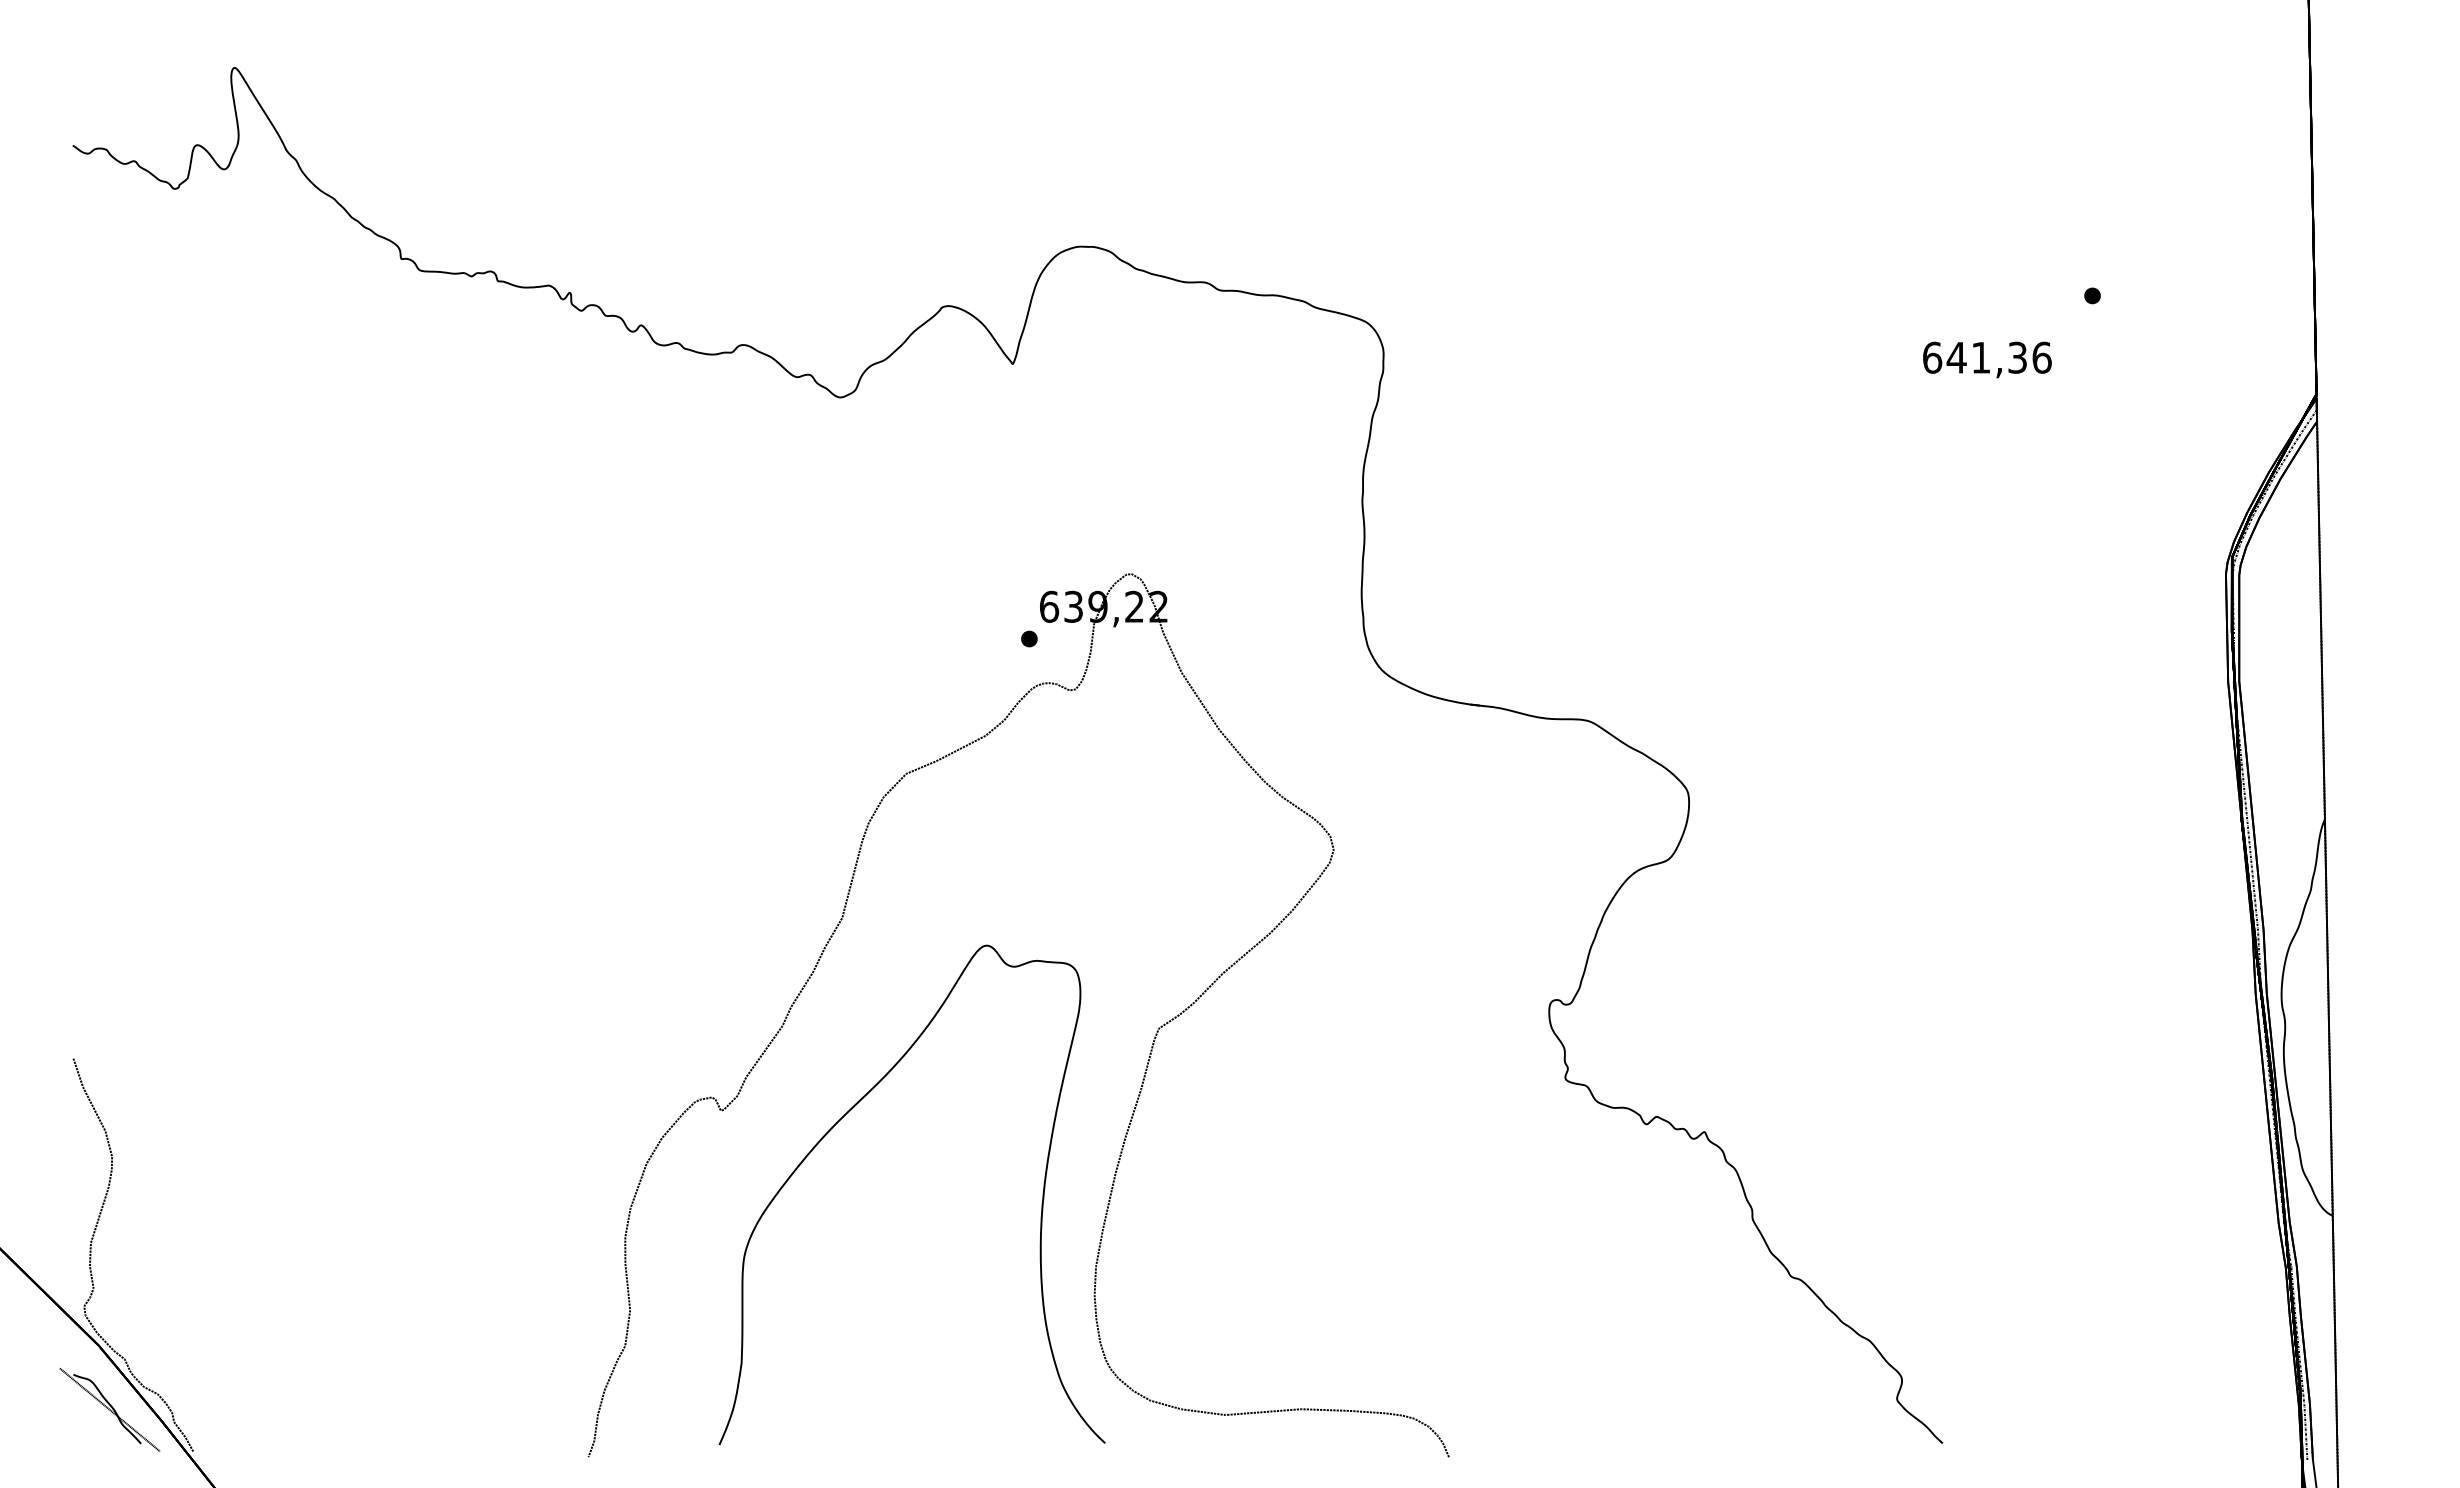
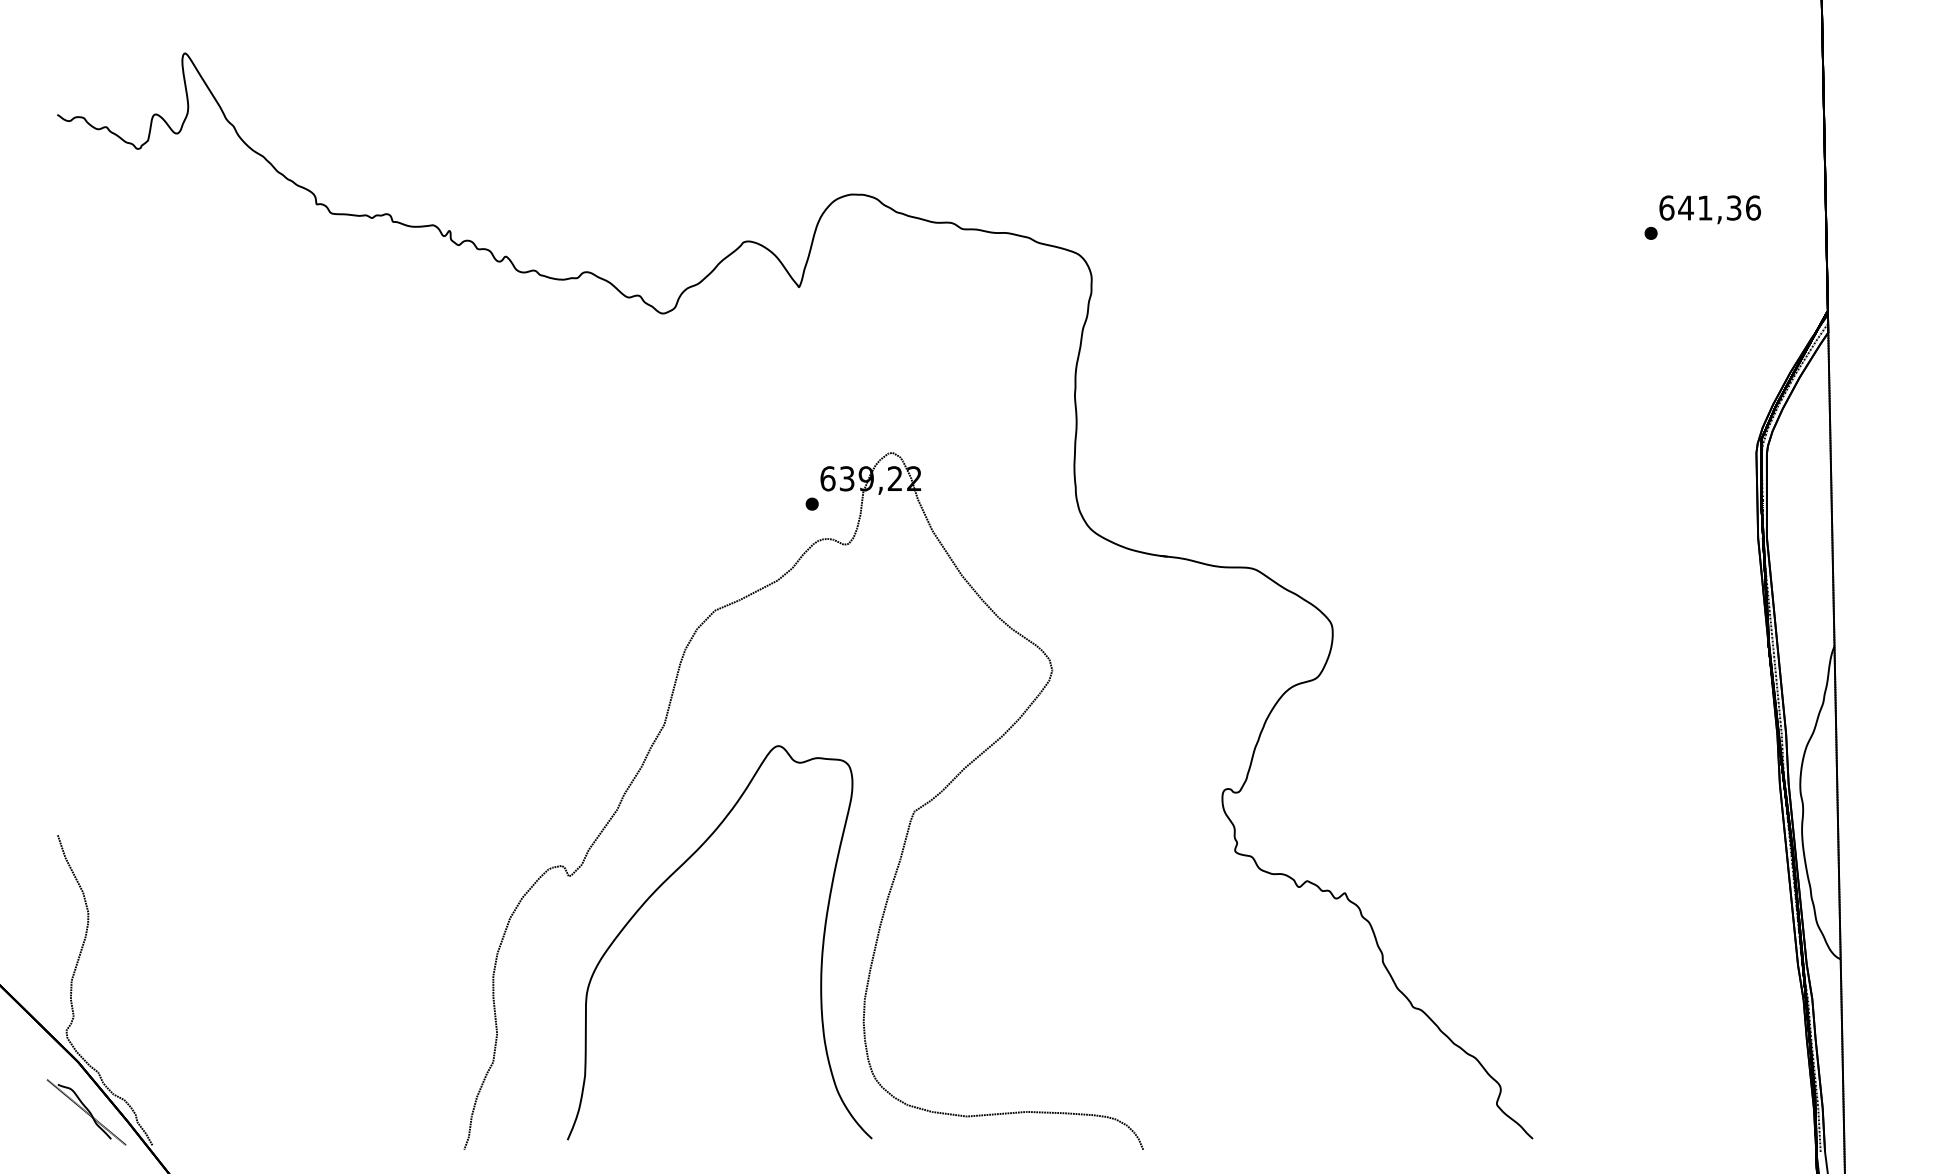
text: (1987, 359) -> (1710, 209), moved

